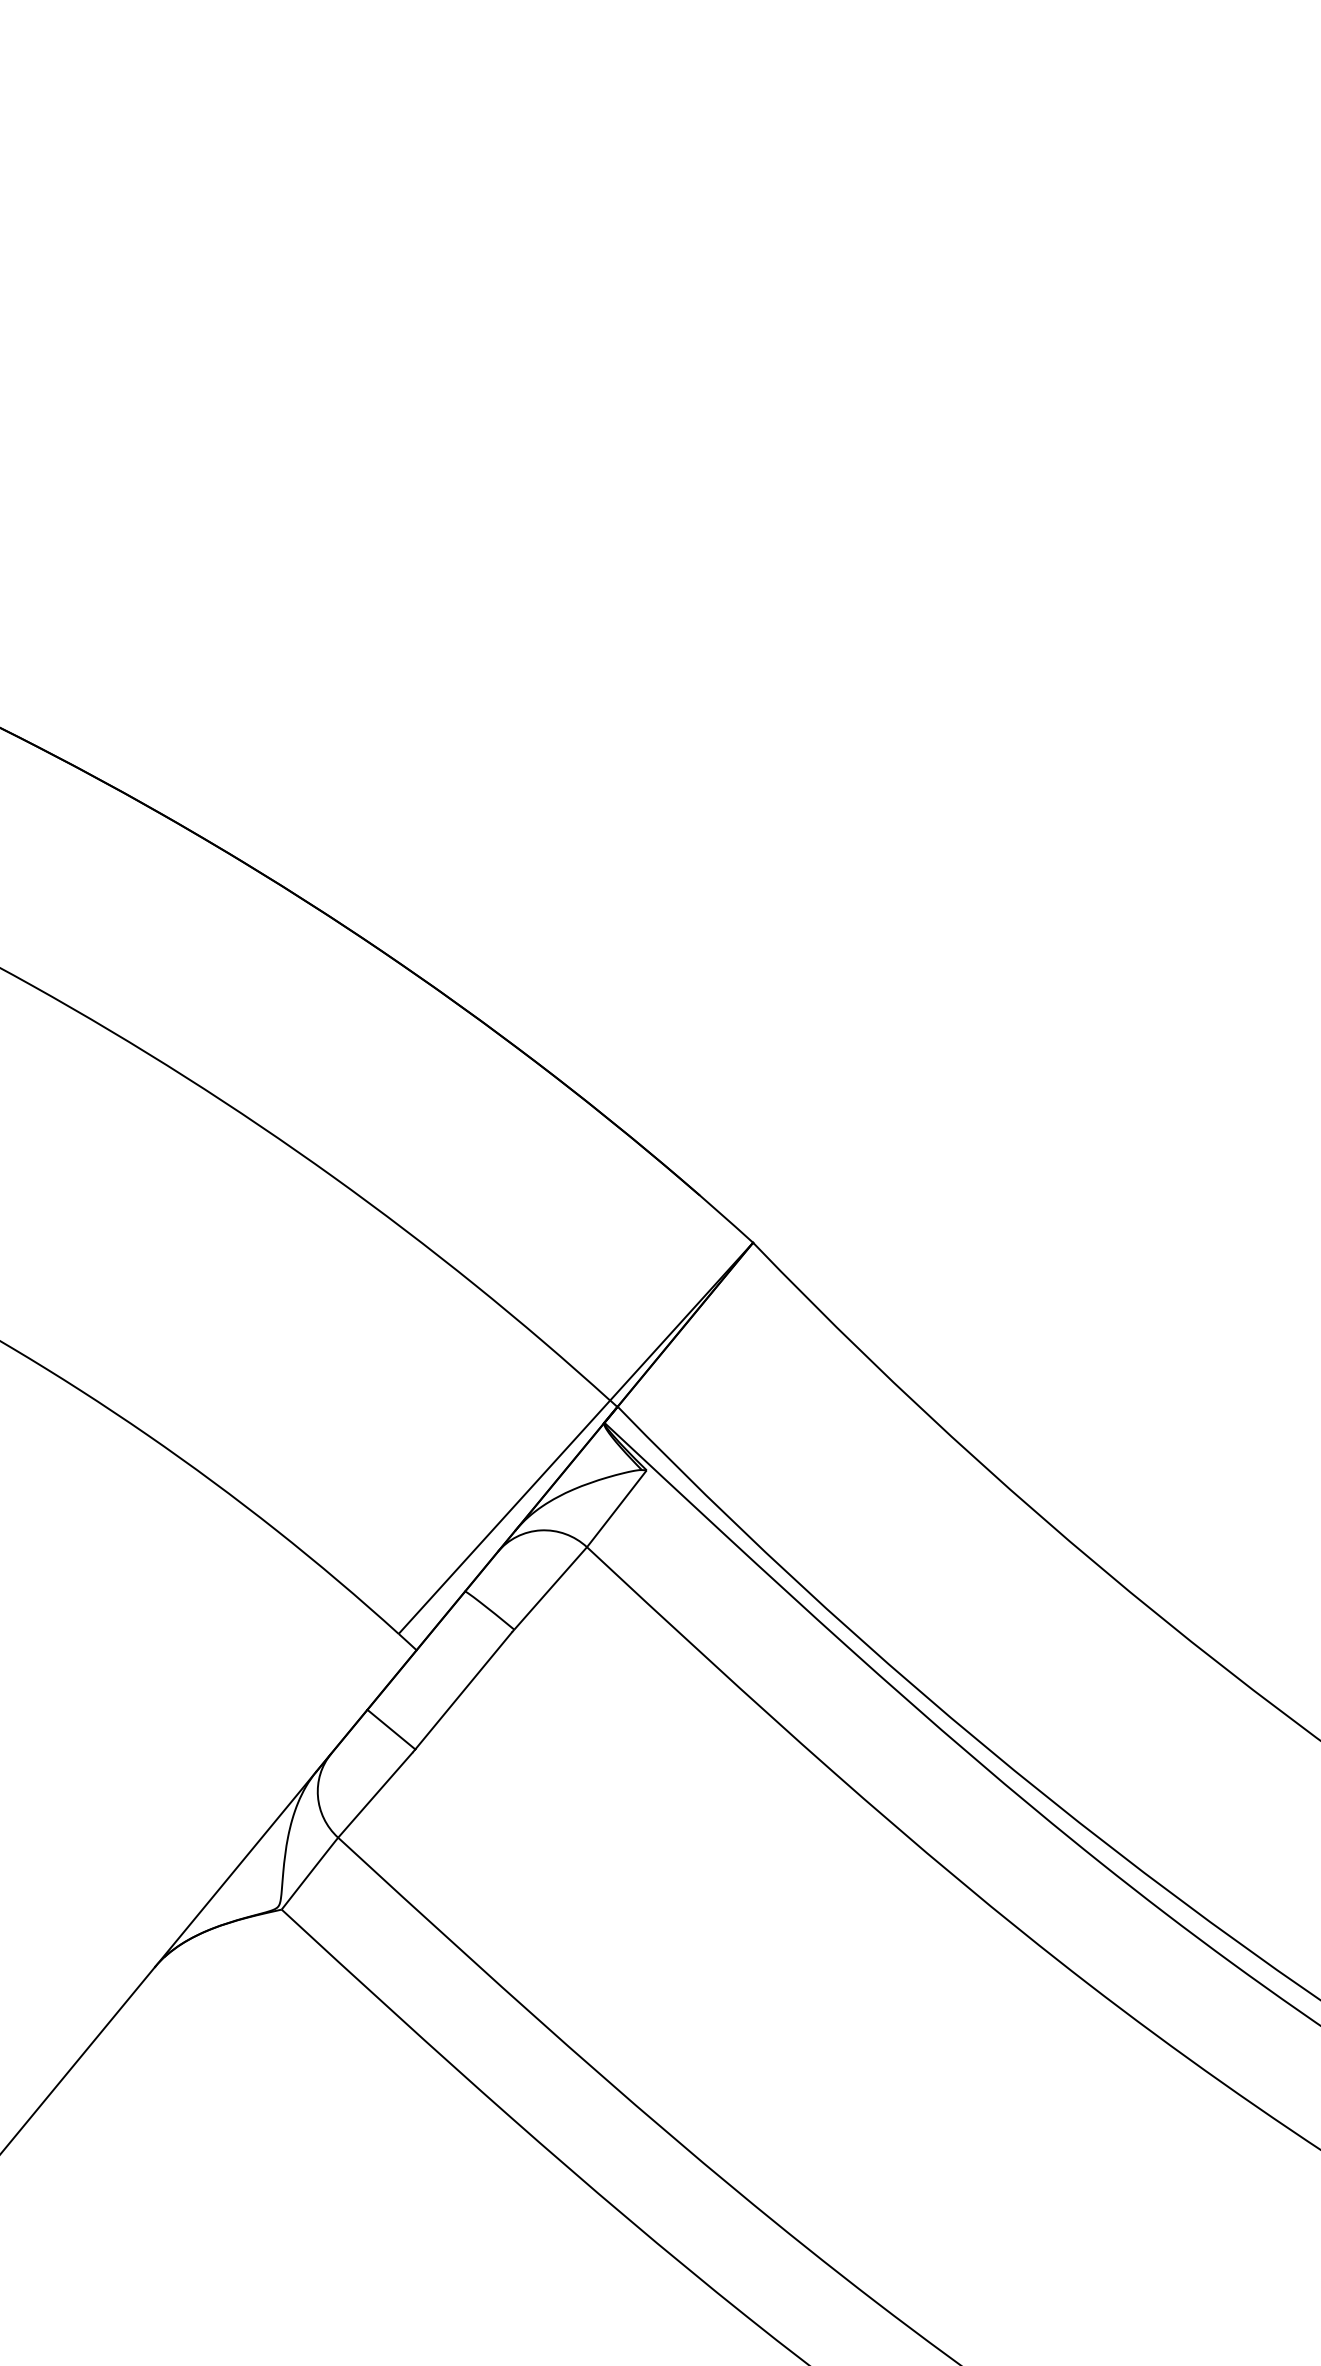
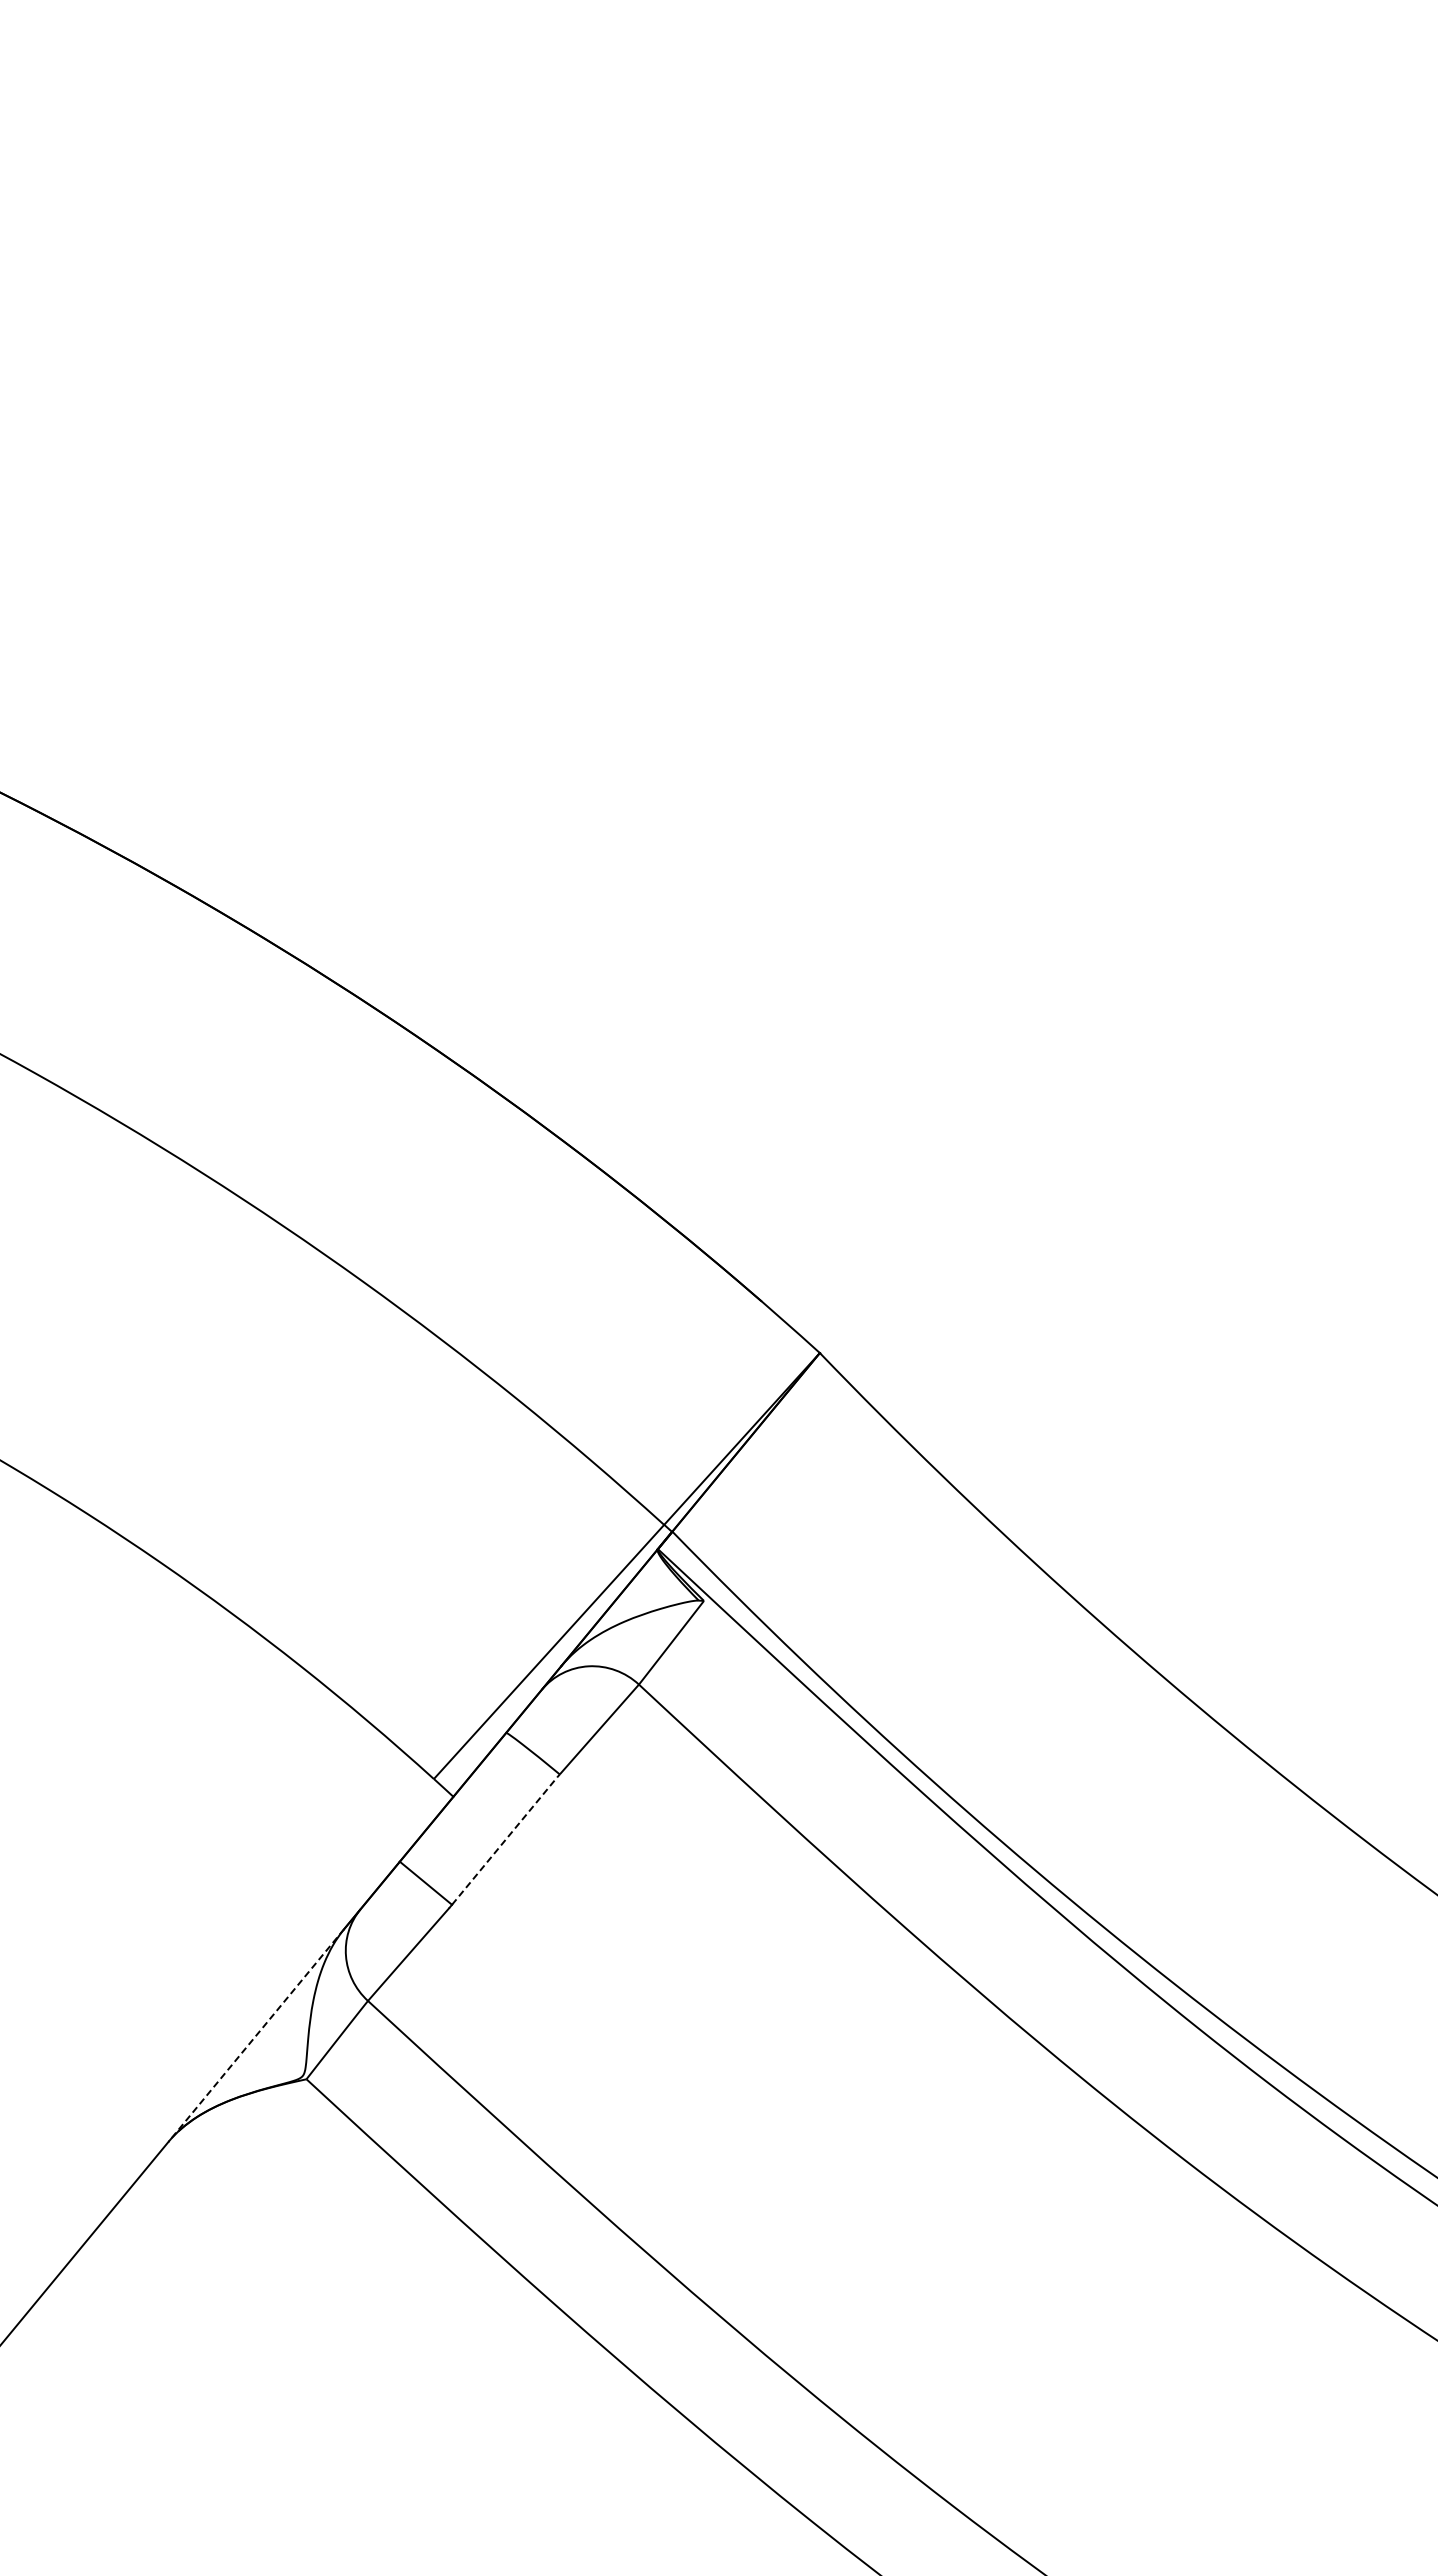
line: (463, 1691) -> (504, 1841), solid -> dashed
line: (235, 1869) -> (256, 2035), solid -> dashed

